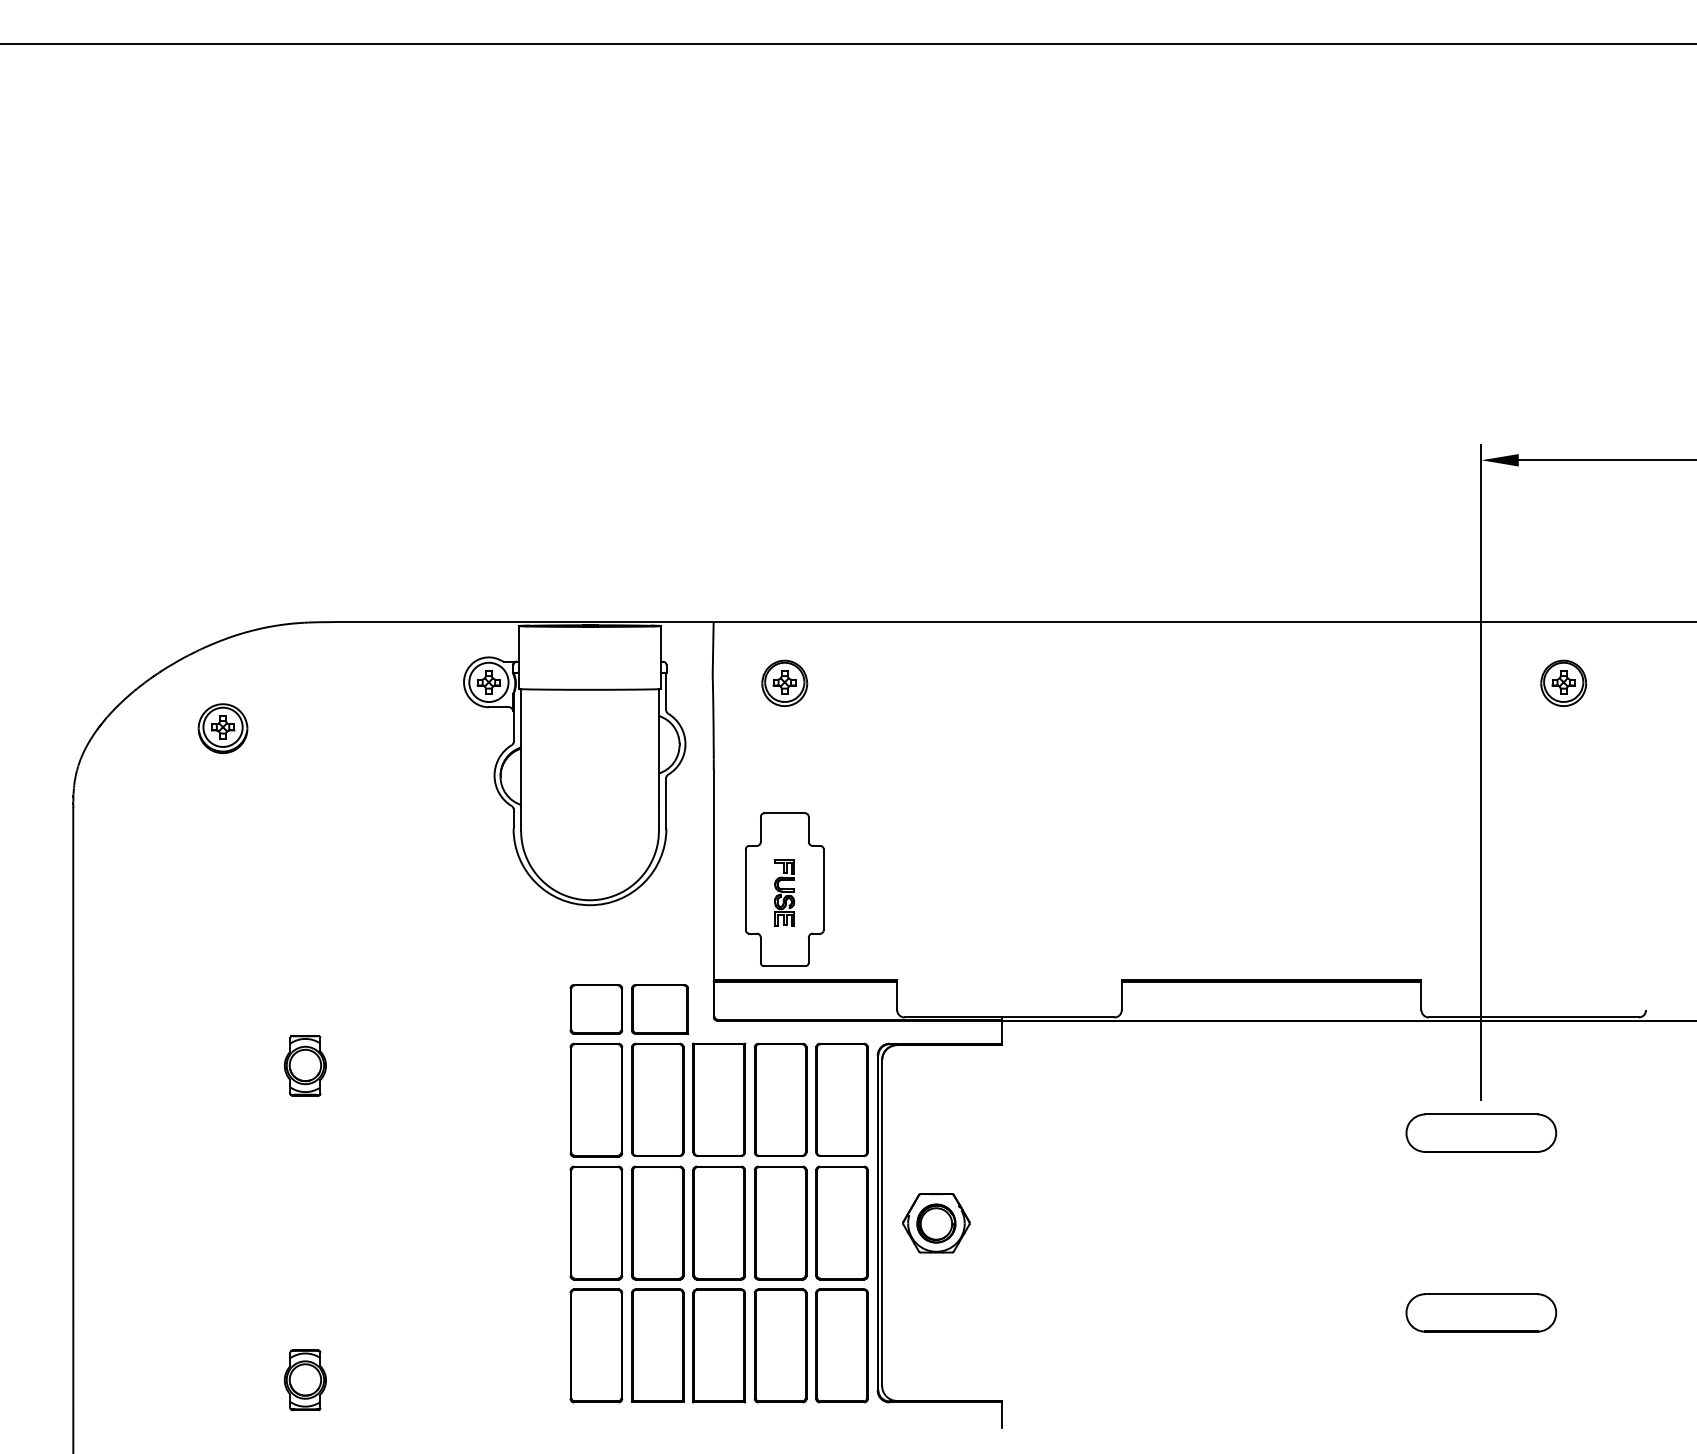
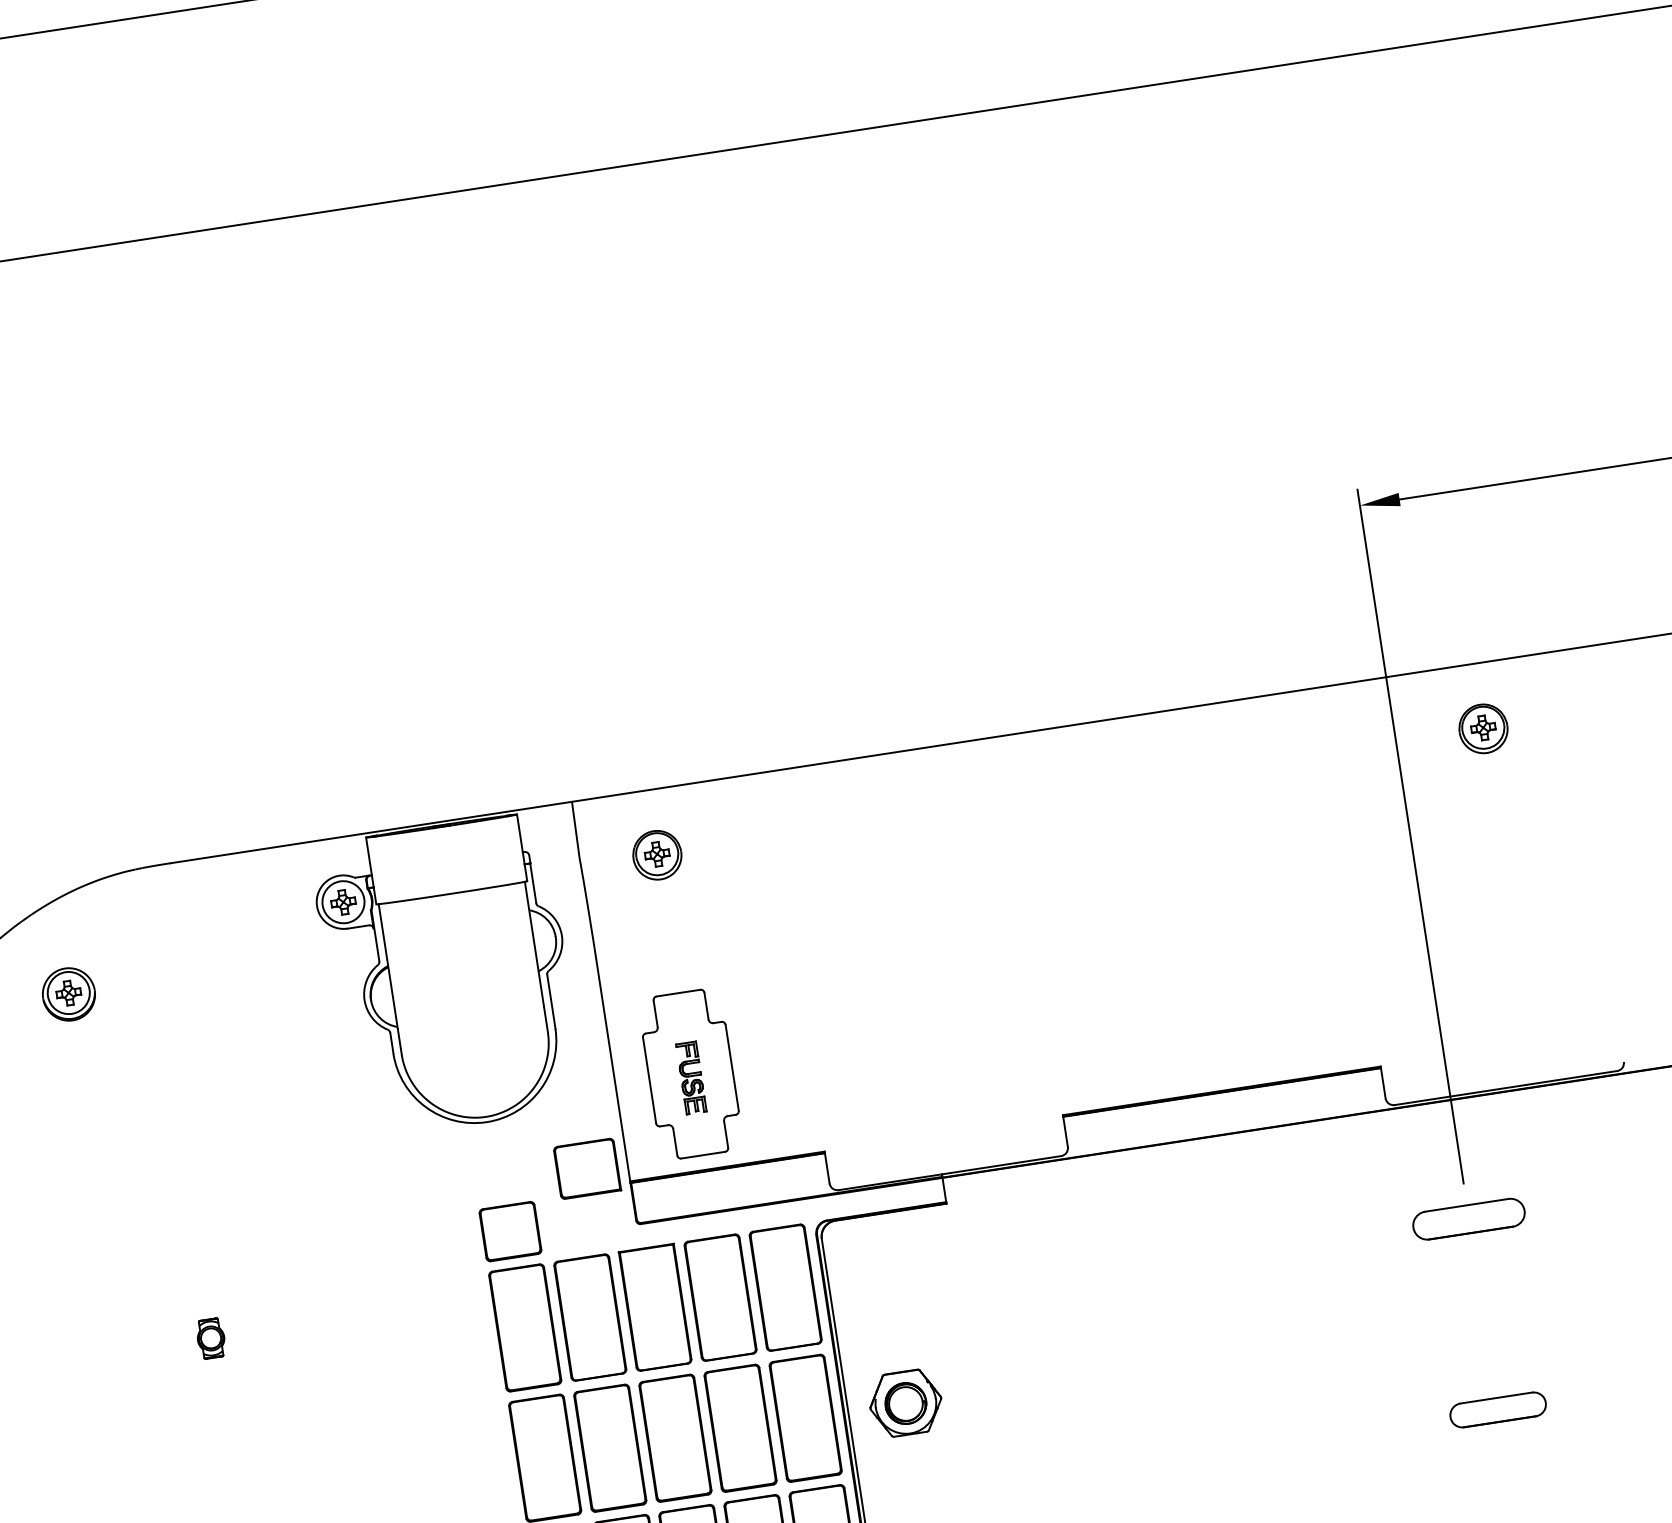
part: (660, 1009) -> (587, 1168), moved
part: (305, 1065) -> (211, 1338), size x0.6
part: (1480, 1132) -> (1468, 1218), size x0.7
part: (1480, 1312) -> (1497, 1409), size x0.6

